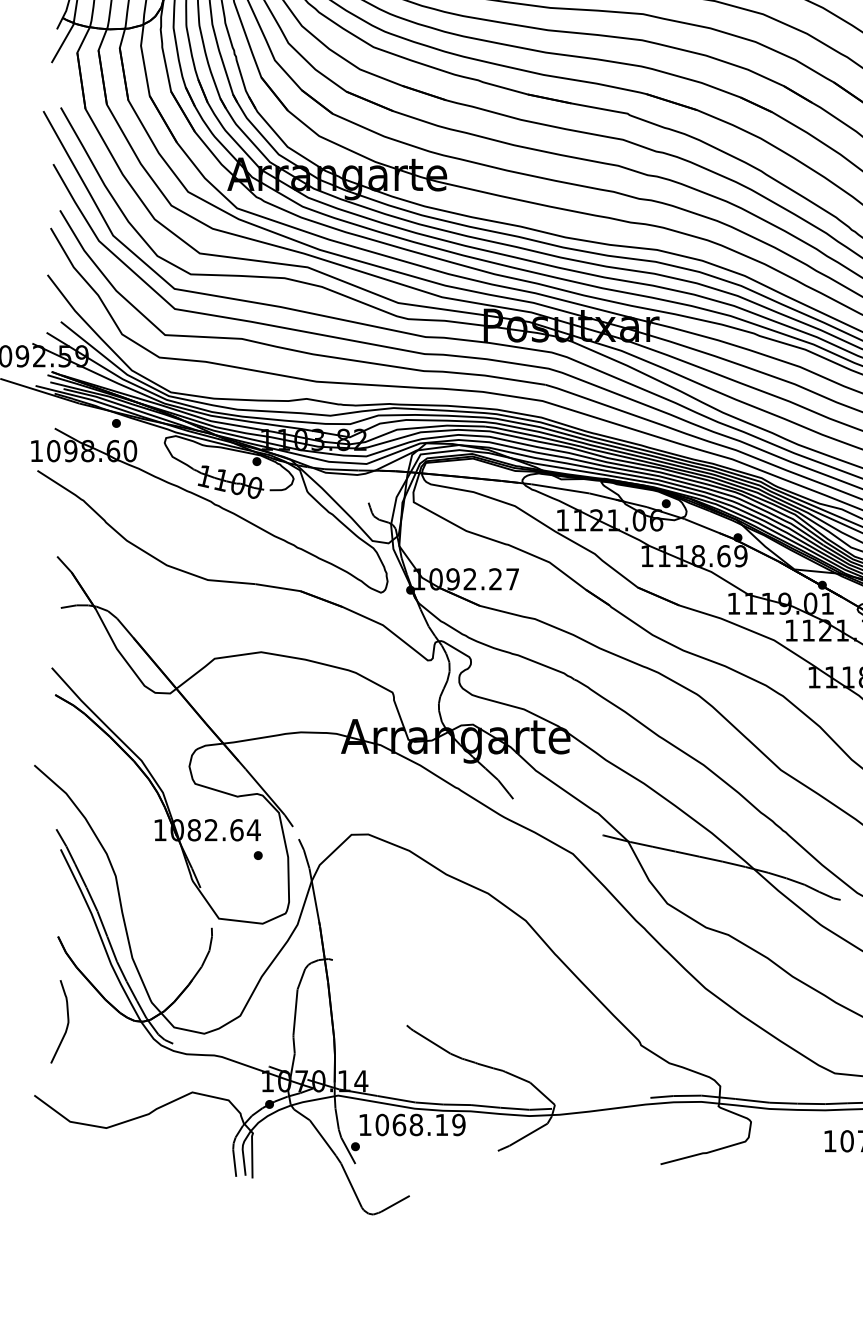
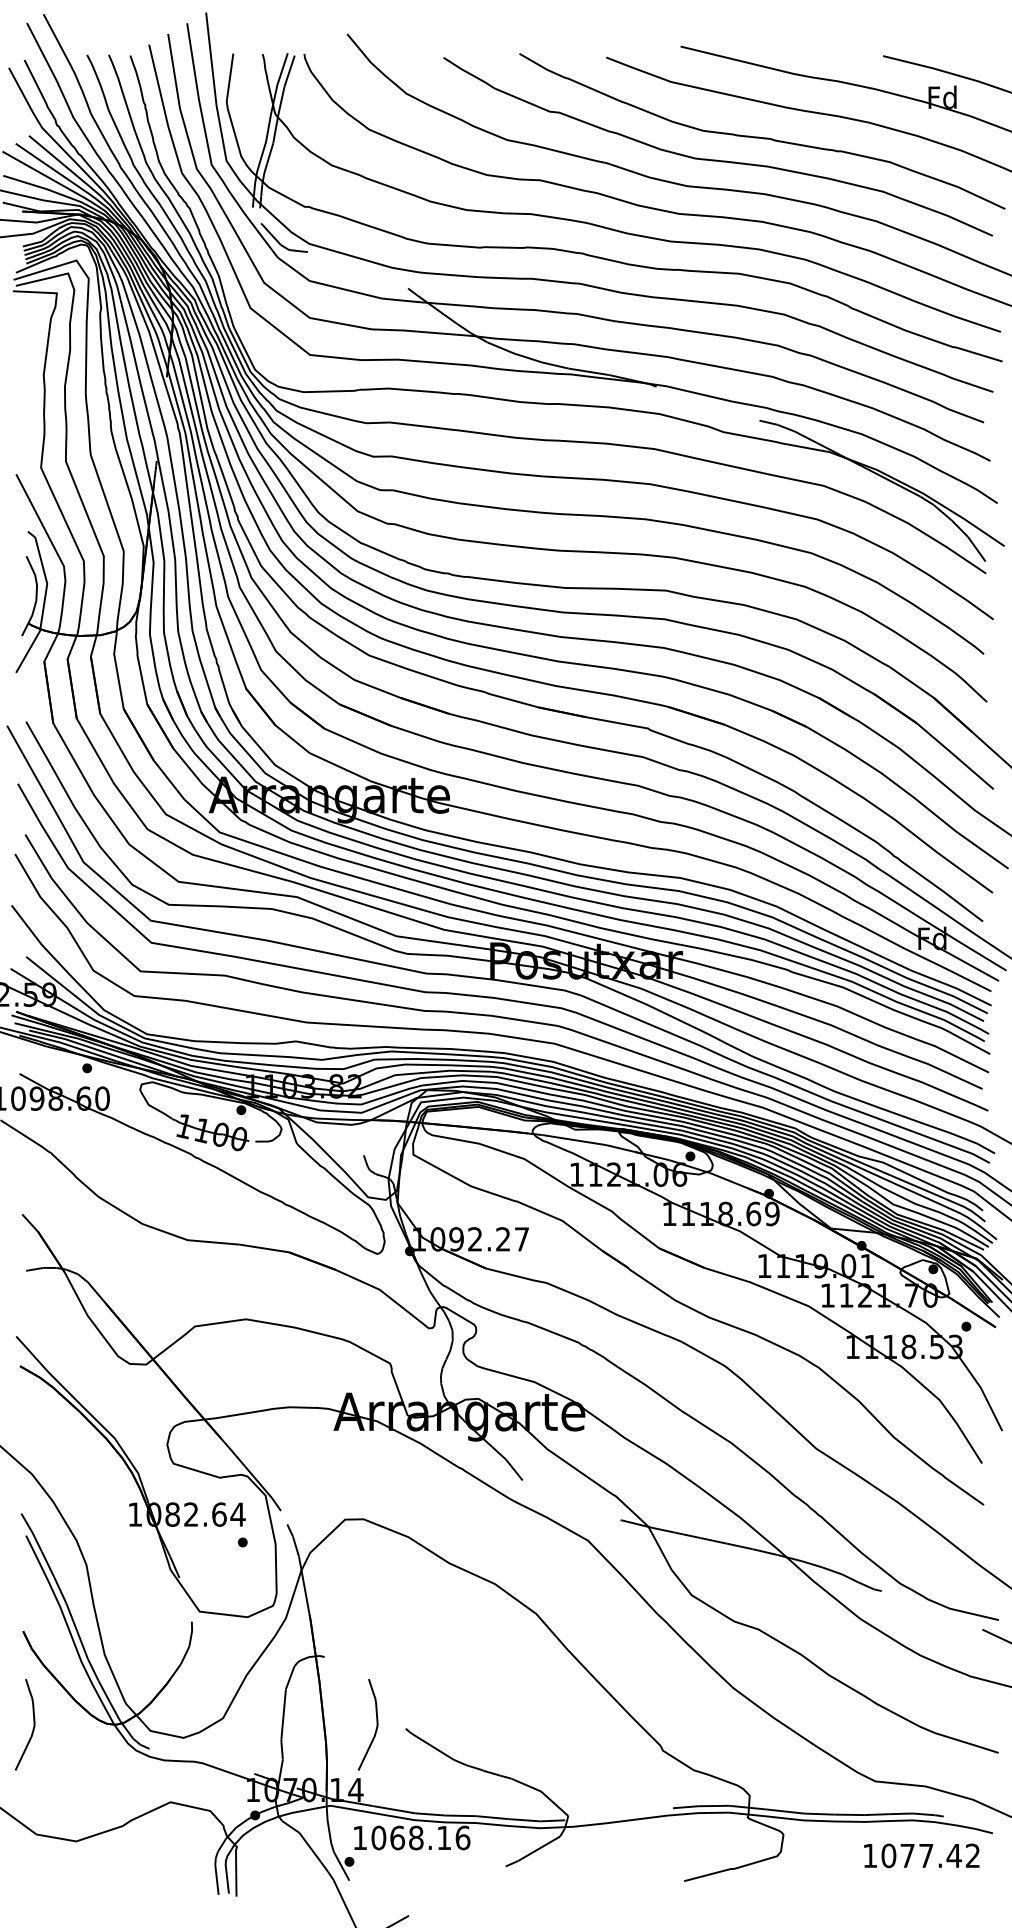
curve: (380, 1021) -> (376, 1724), added
text: (458, 1124) -> (462, 1837), 1068.19 -> 1068.16

